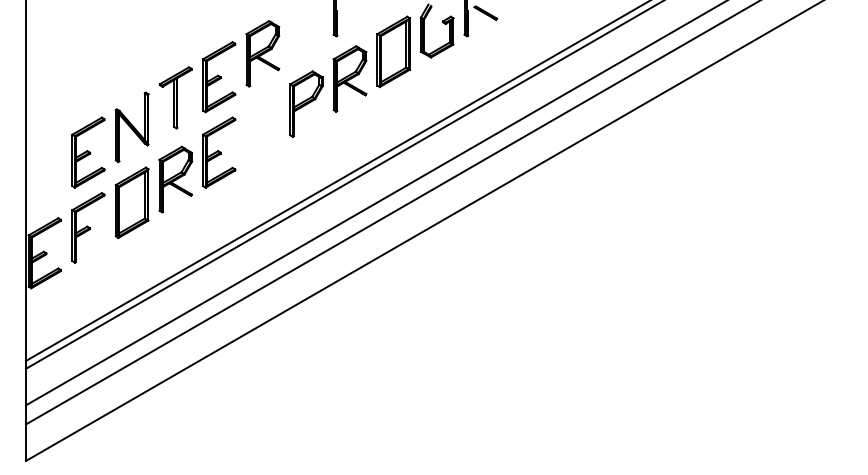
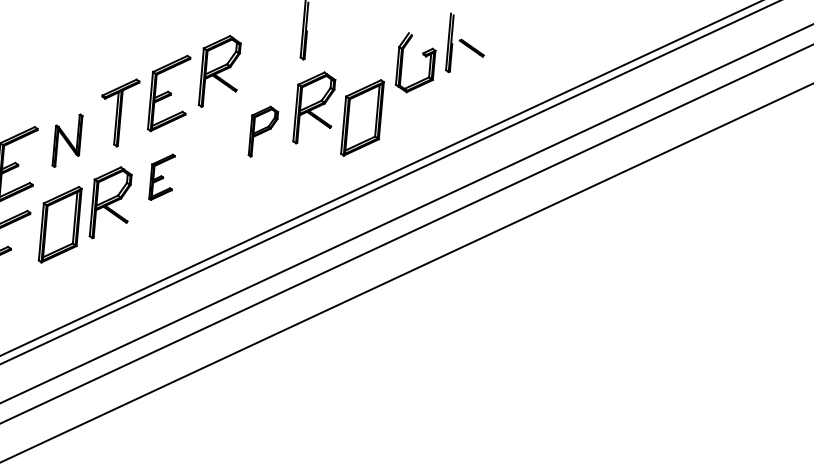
part: (393, 51) -> (362, 117), moved
part: (306, 103) -> (263, 131), size x0.7
part: (131, 126) -> (66, 139), size x0.7
part: (219, 152) -> (162, 177), size x0.6

